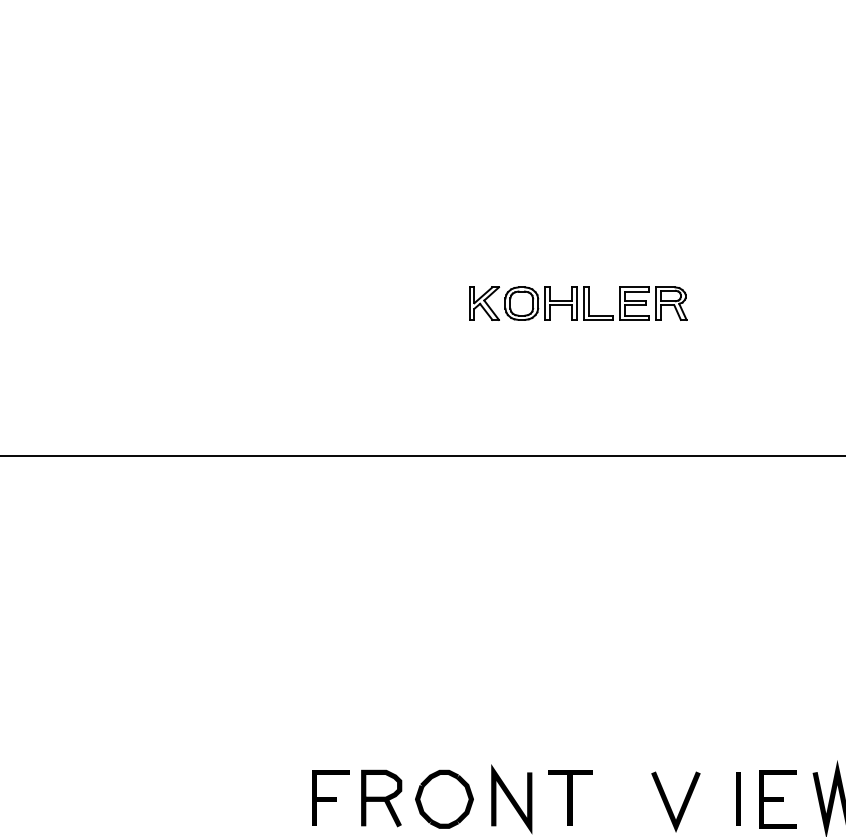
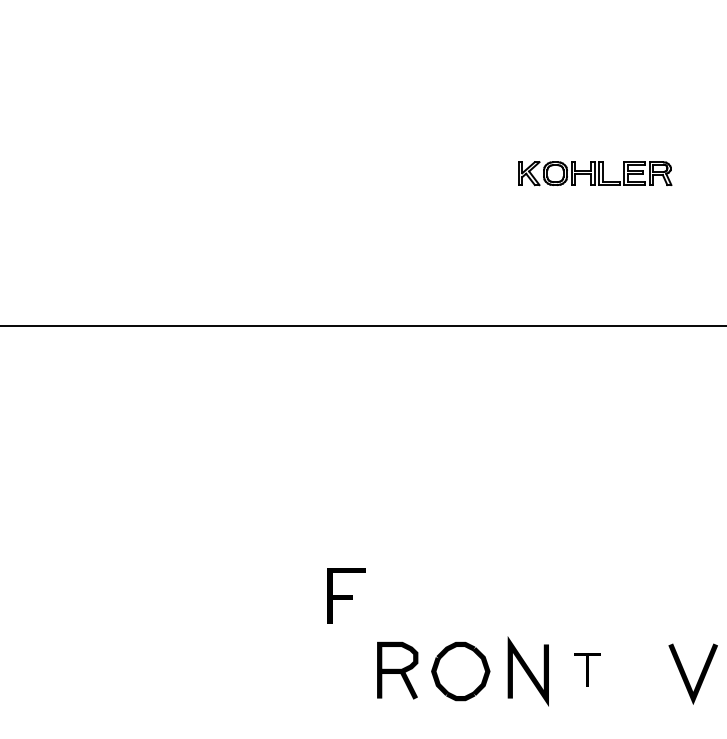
part: (578, 303) -> (595, 173), size x0.7
part: (330, 797) -> (346, 595), moved
part: (570, 797) -> (587, 669), size x0.6

